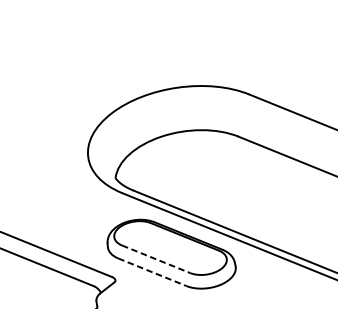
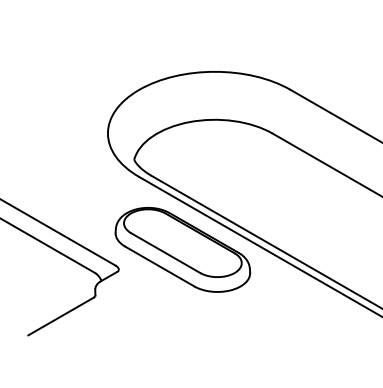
line: (155, 259) -> (165, 253), dashed -> solid
line: (152, 272) -> (159, 266), dashed -> solid

